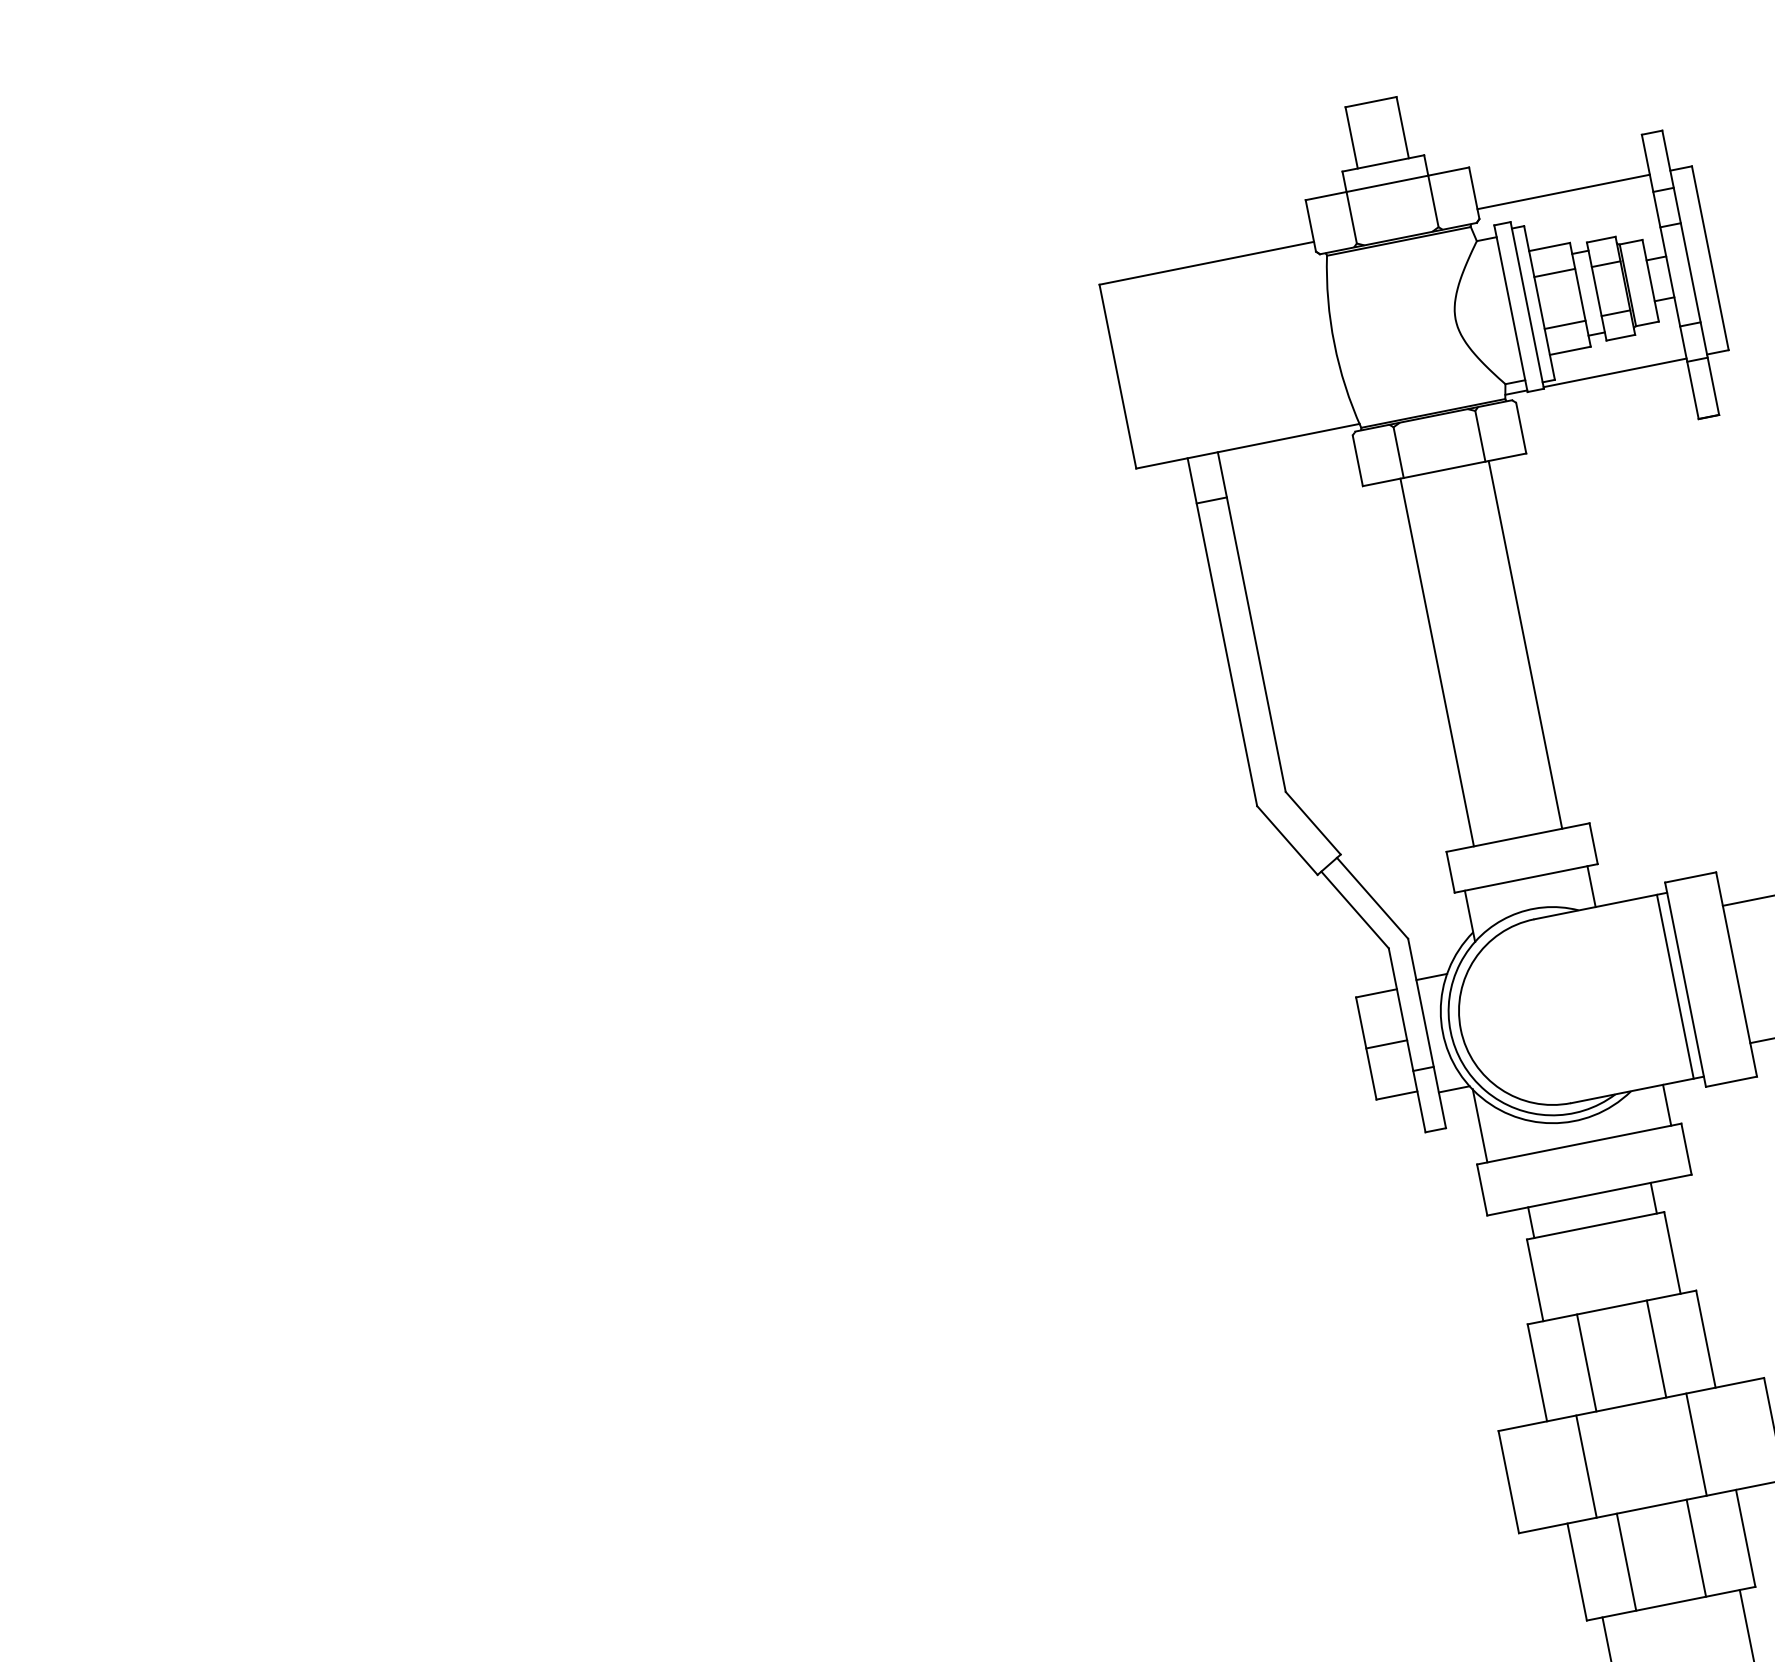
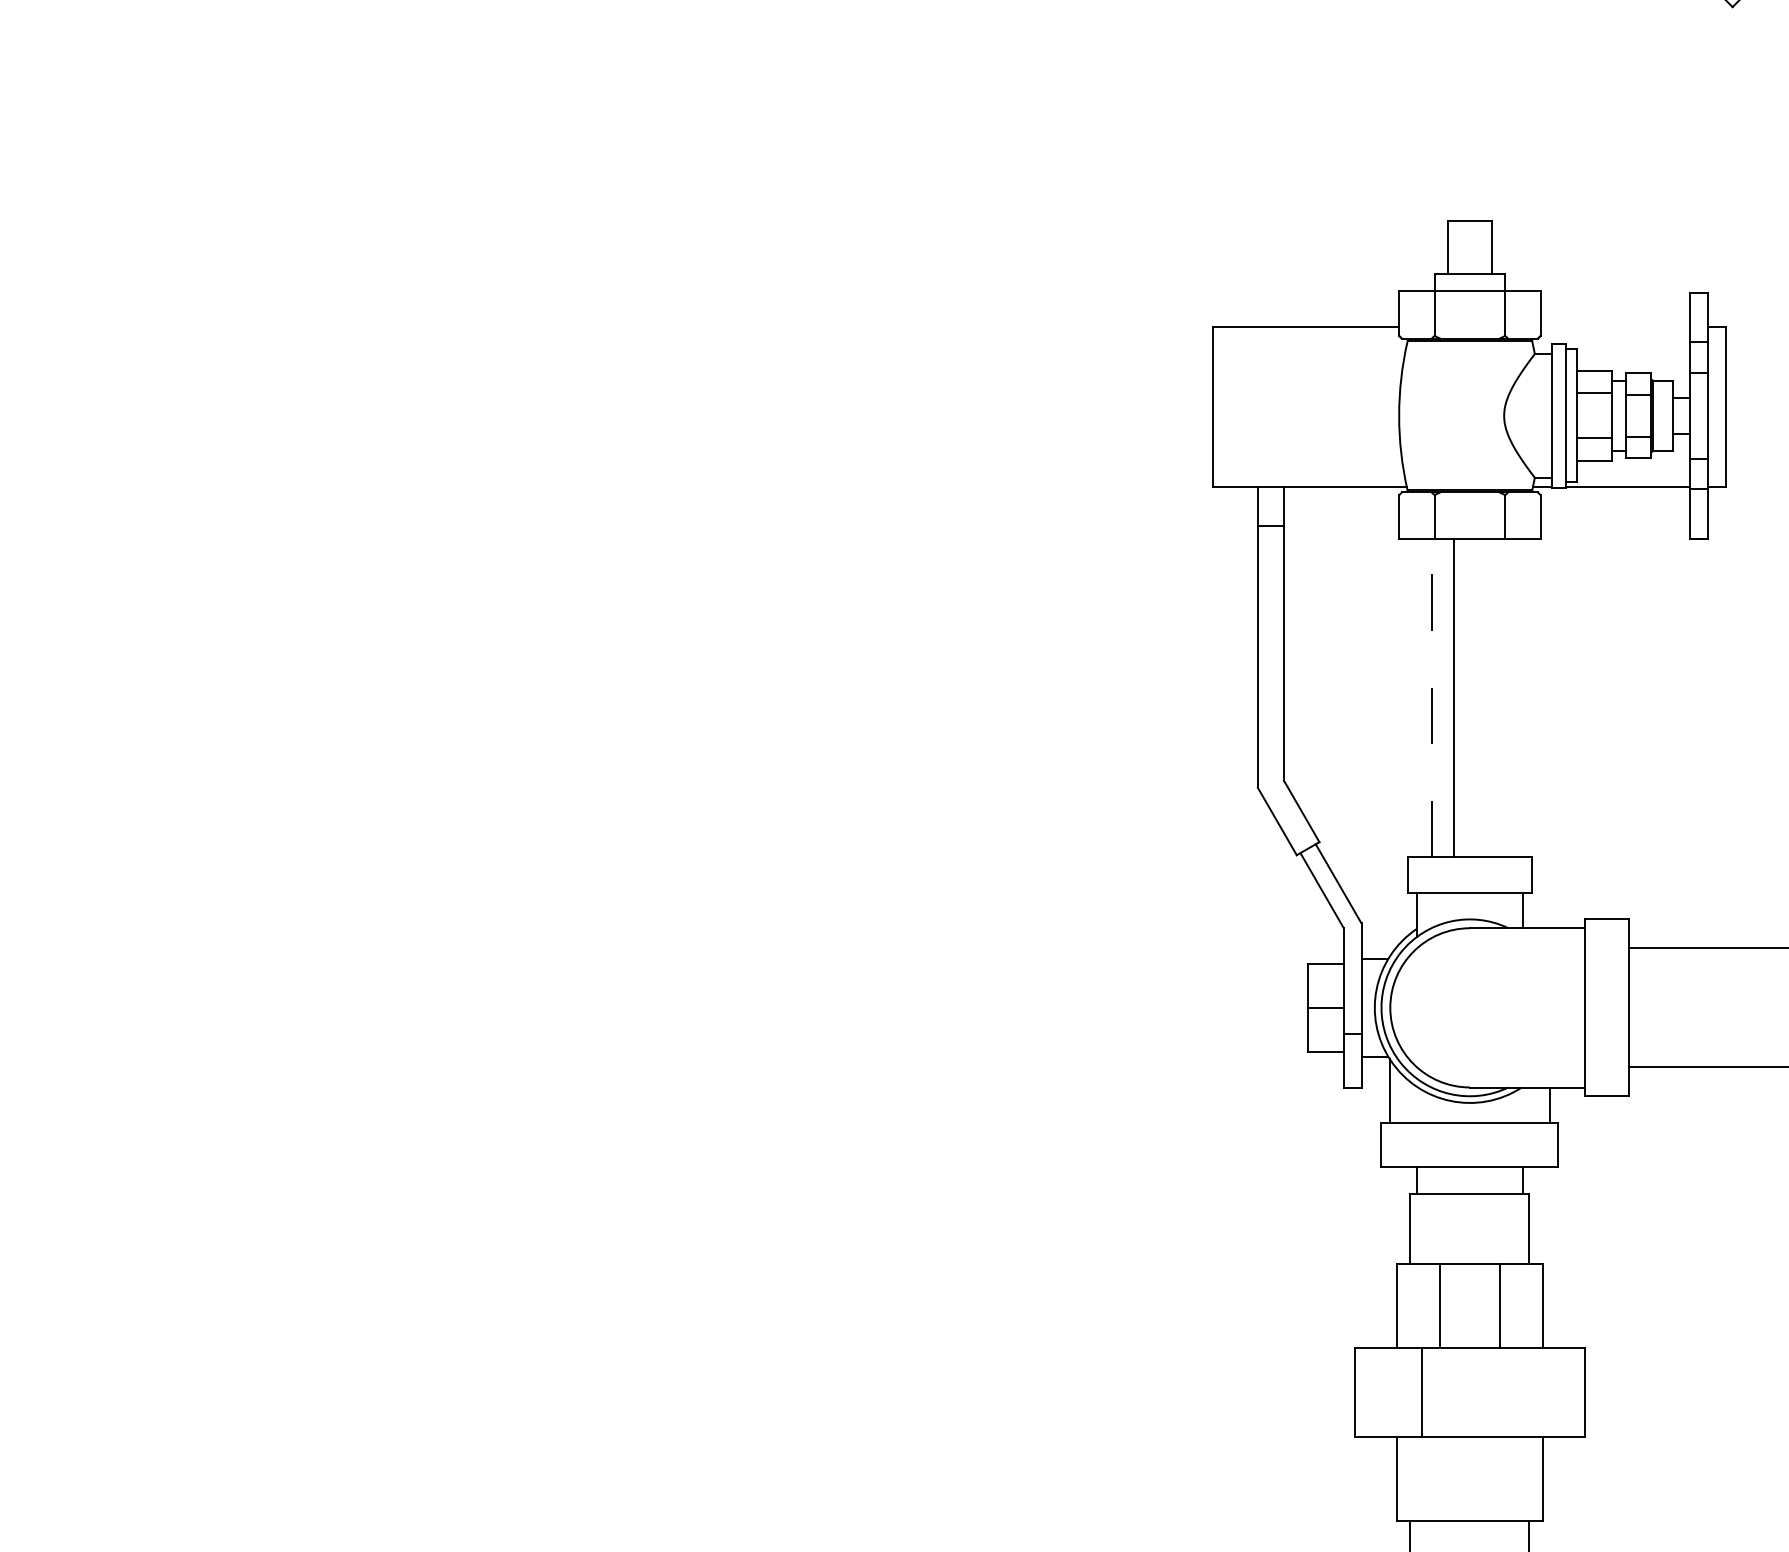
line: (1562, 192) -> (1614, 327), removed
line: (1525, 645) -> (1454, 698), moved
line: (1436, 661) -> (1431, 697), solid -> dashed
line: (1675, 986) -> (1576, 1007), removed
line: (1696, 1444) -> (1517, 1392), removed
line: (1696, 1547) -> (1500, 1478), removed
line: (1626, 1561) -> (1439, 1478), removed

